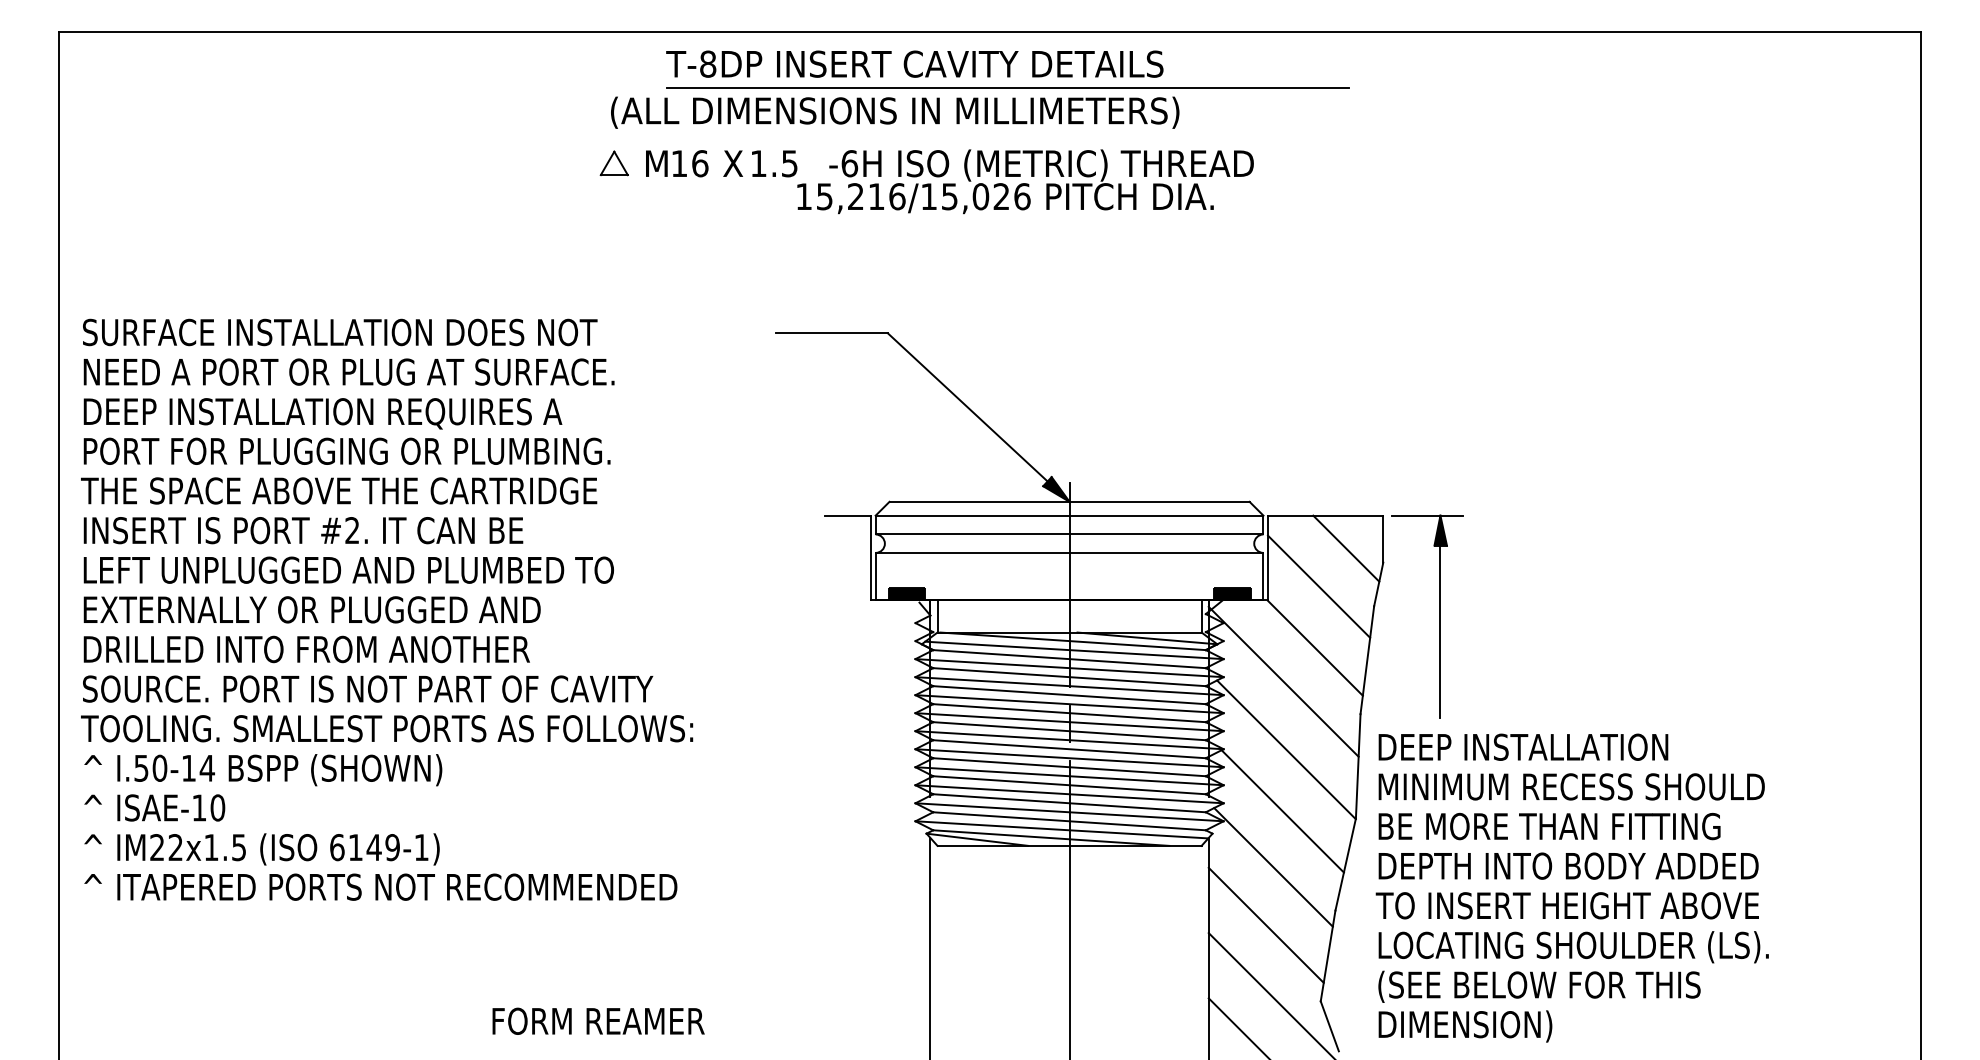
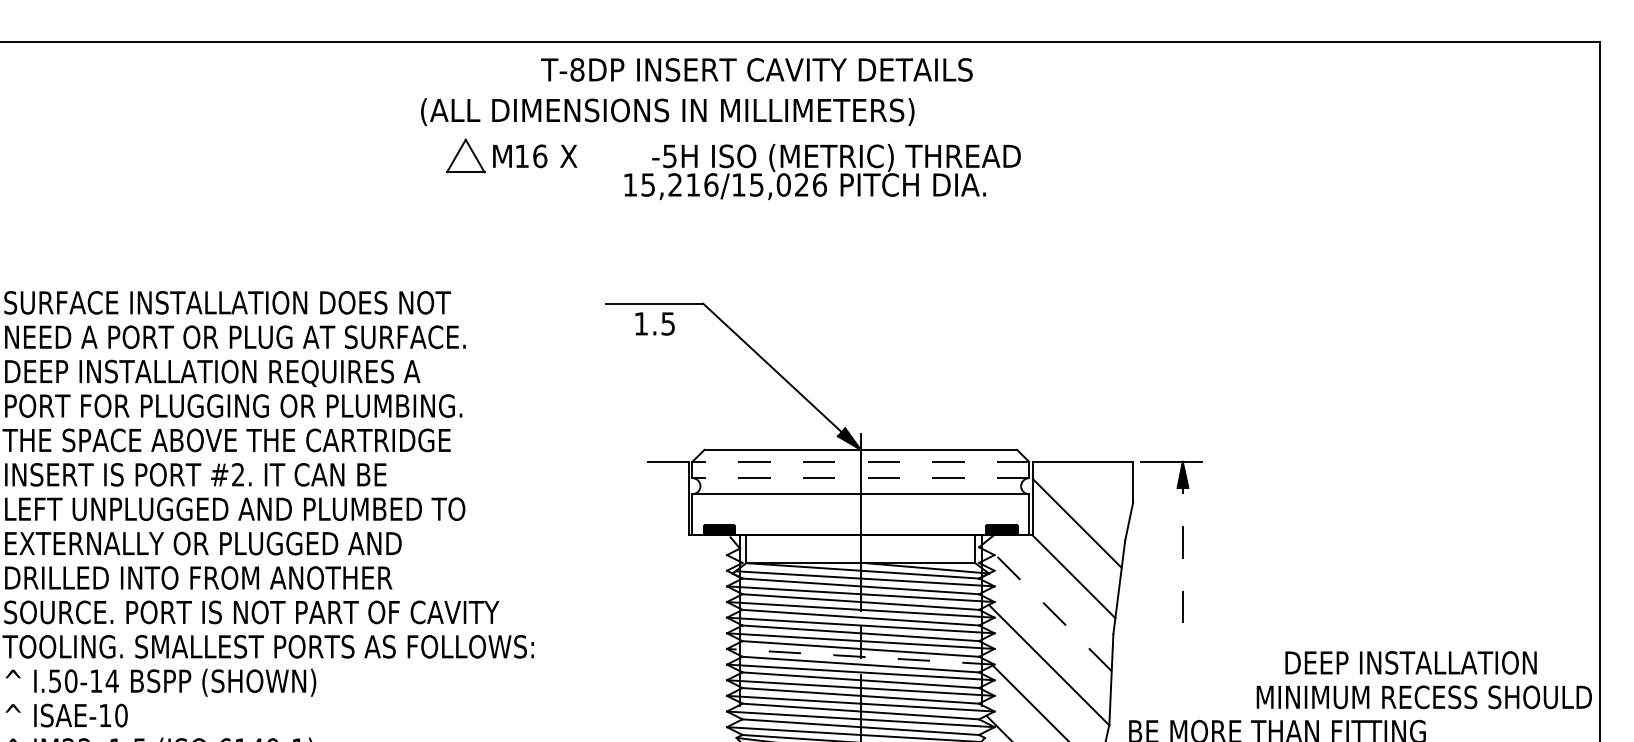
text: (914, 63) -> (756, 69), moved
line: (1008, 87) -> (807, 90), removed
text: (895, 112) -> (668, 111), moved
part: (613, 163) -> (464, 156), size x1.6
text: (774, 163) -> (655, 323), moved
text: (849, 163) -> (669, 156), -6H -> -5H
line: (1069, 515) -> (860, 461), solid -> dashed
line: (1069, 534) -> (860, 478), solid -> dashed
line: (1346, 548) -> (1101, 490), removed
line: (1440, 617) -> (1182, 550), solid -> dashed
line: (1283, 681) -> (1046, 605), solid -> dashed
line: (1069, 740) -> (860, 657), solid -> dashed
text: (1523, 746) -> (1411, 662), moved
text: (1571, 786) -> (1424, 696), moved

